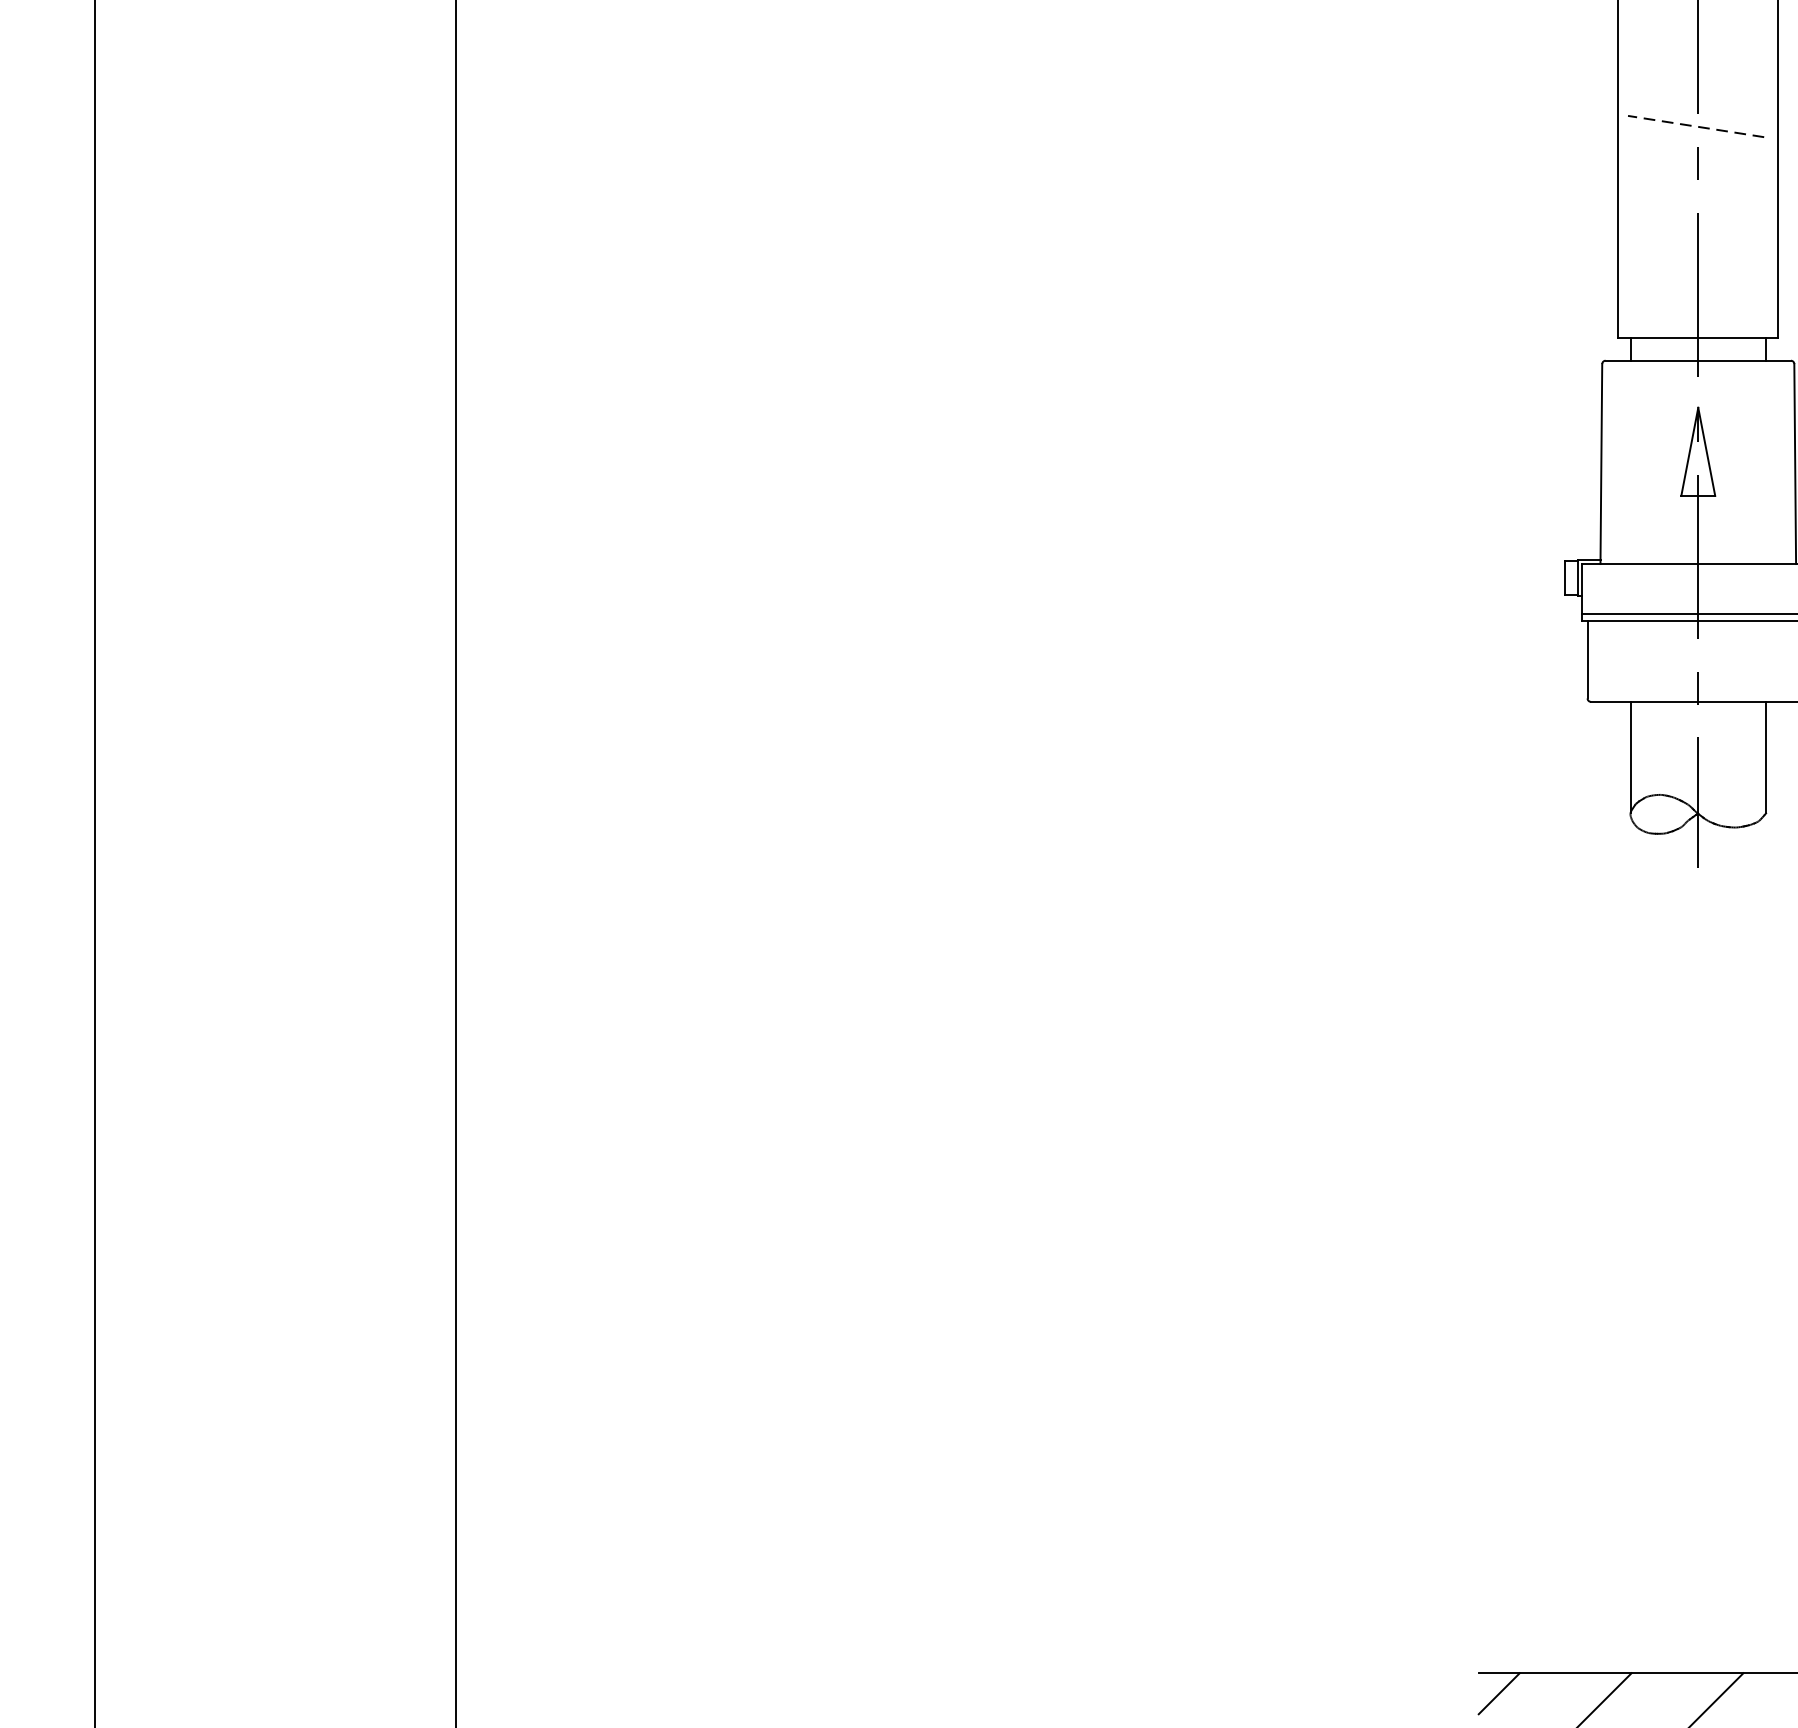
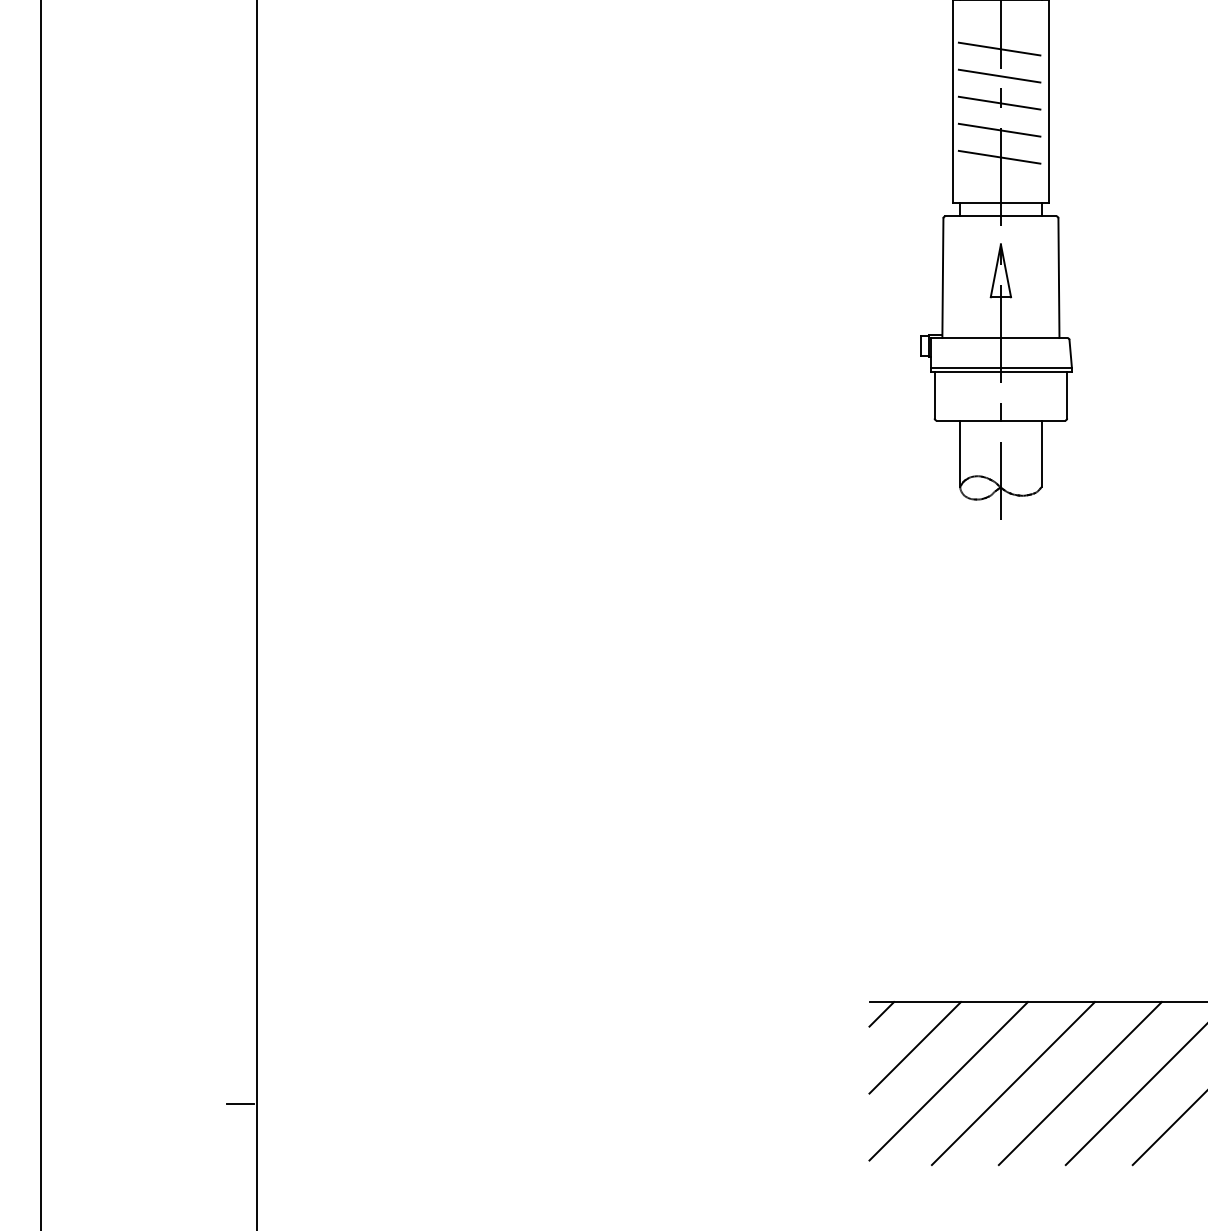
line: (1695, 80) -> (999, 48), added
line: (1695, 127) -> (999, 76), dashed -> solid
line: (1695, 170) -> (999, 102), added
line: (1695, 215) -> (999, 129), added
line: (1695, 260) -> (999, 156), added

